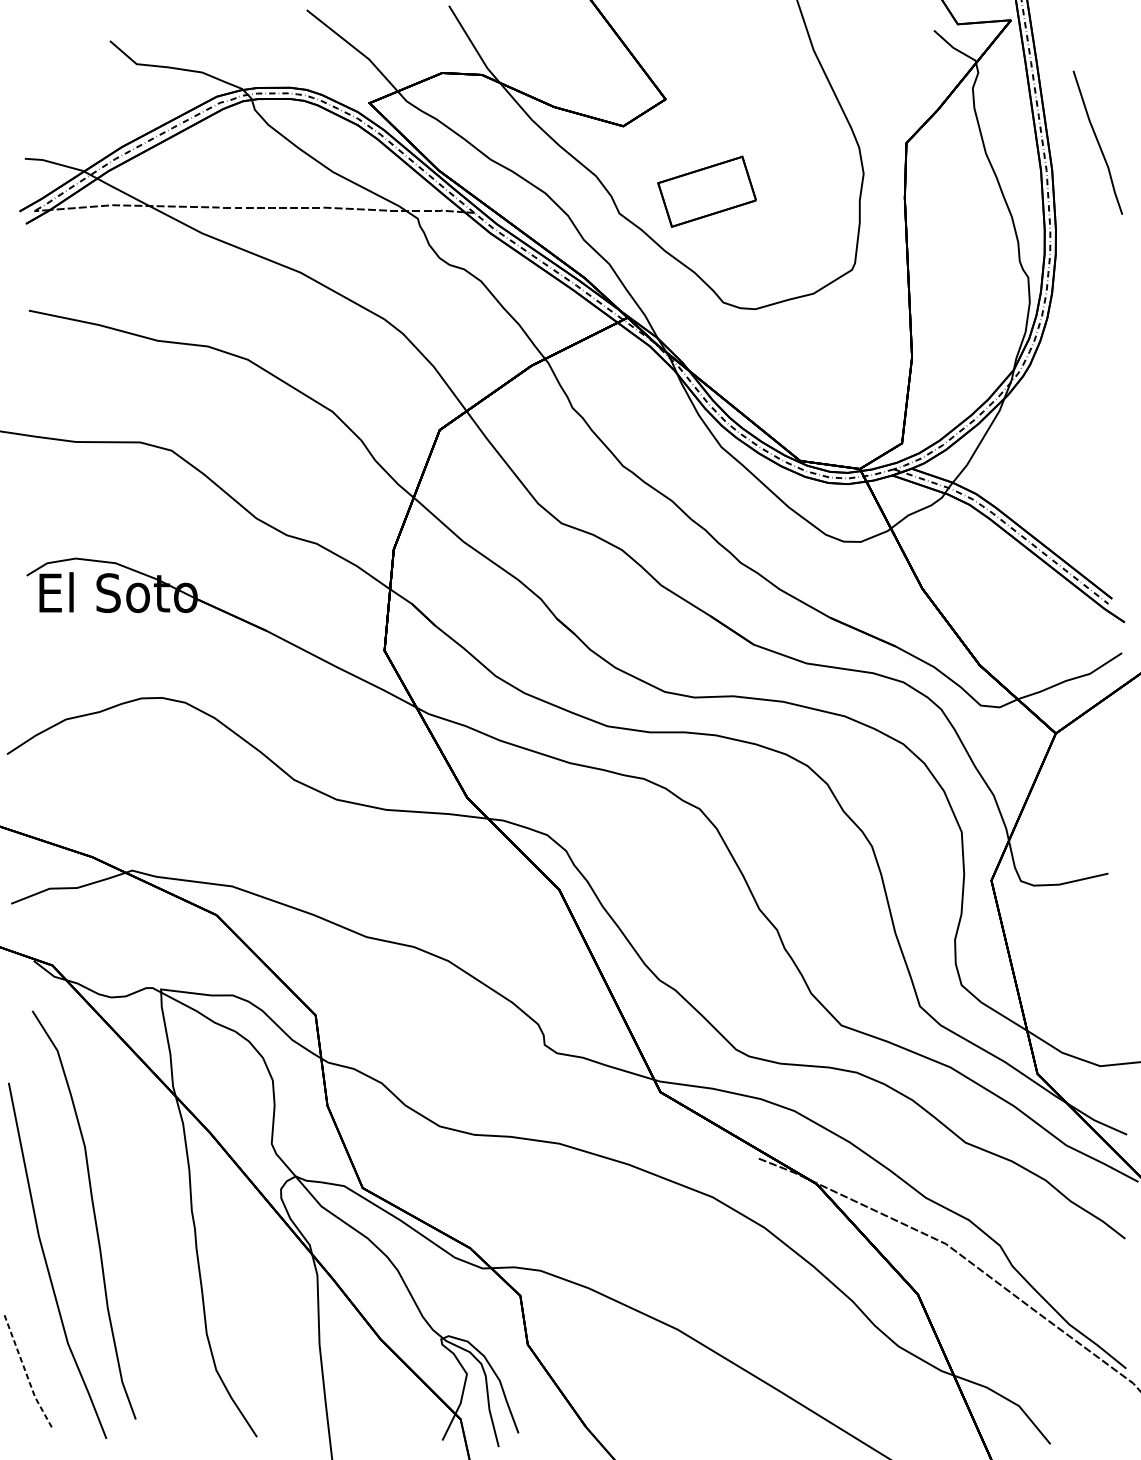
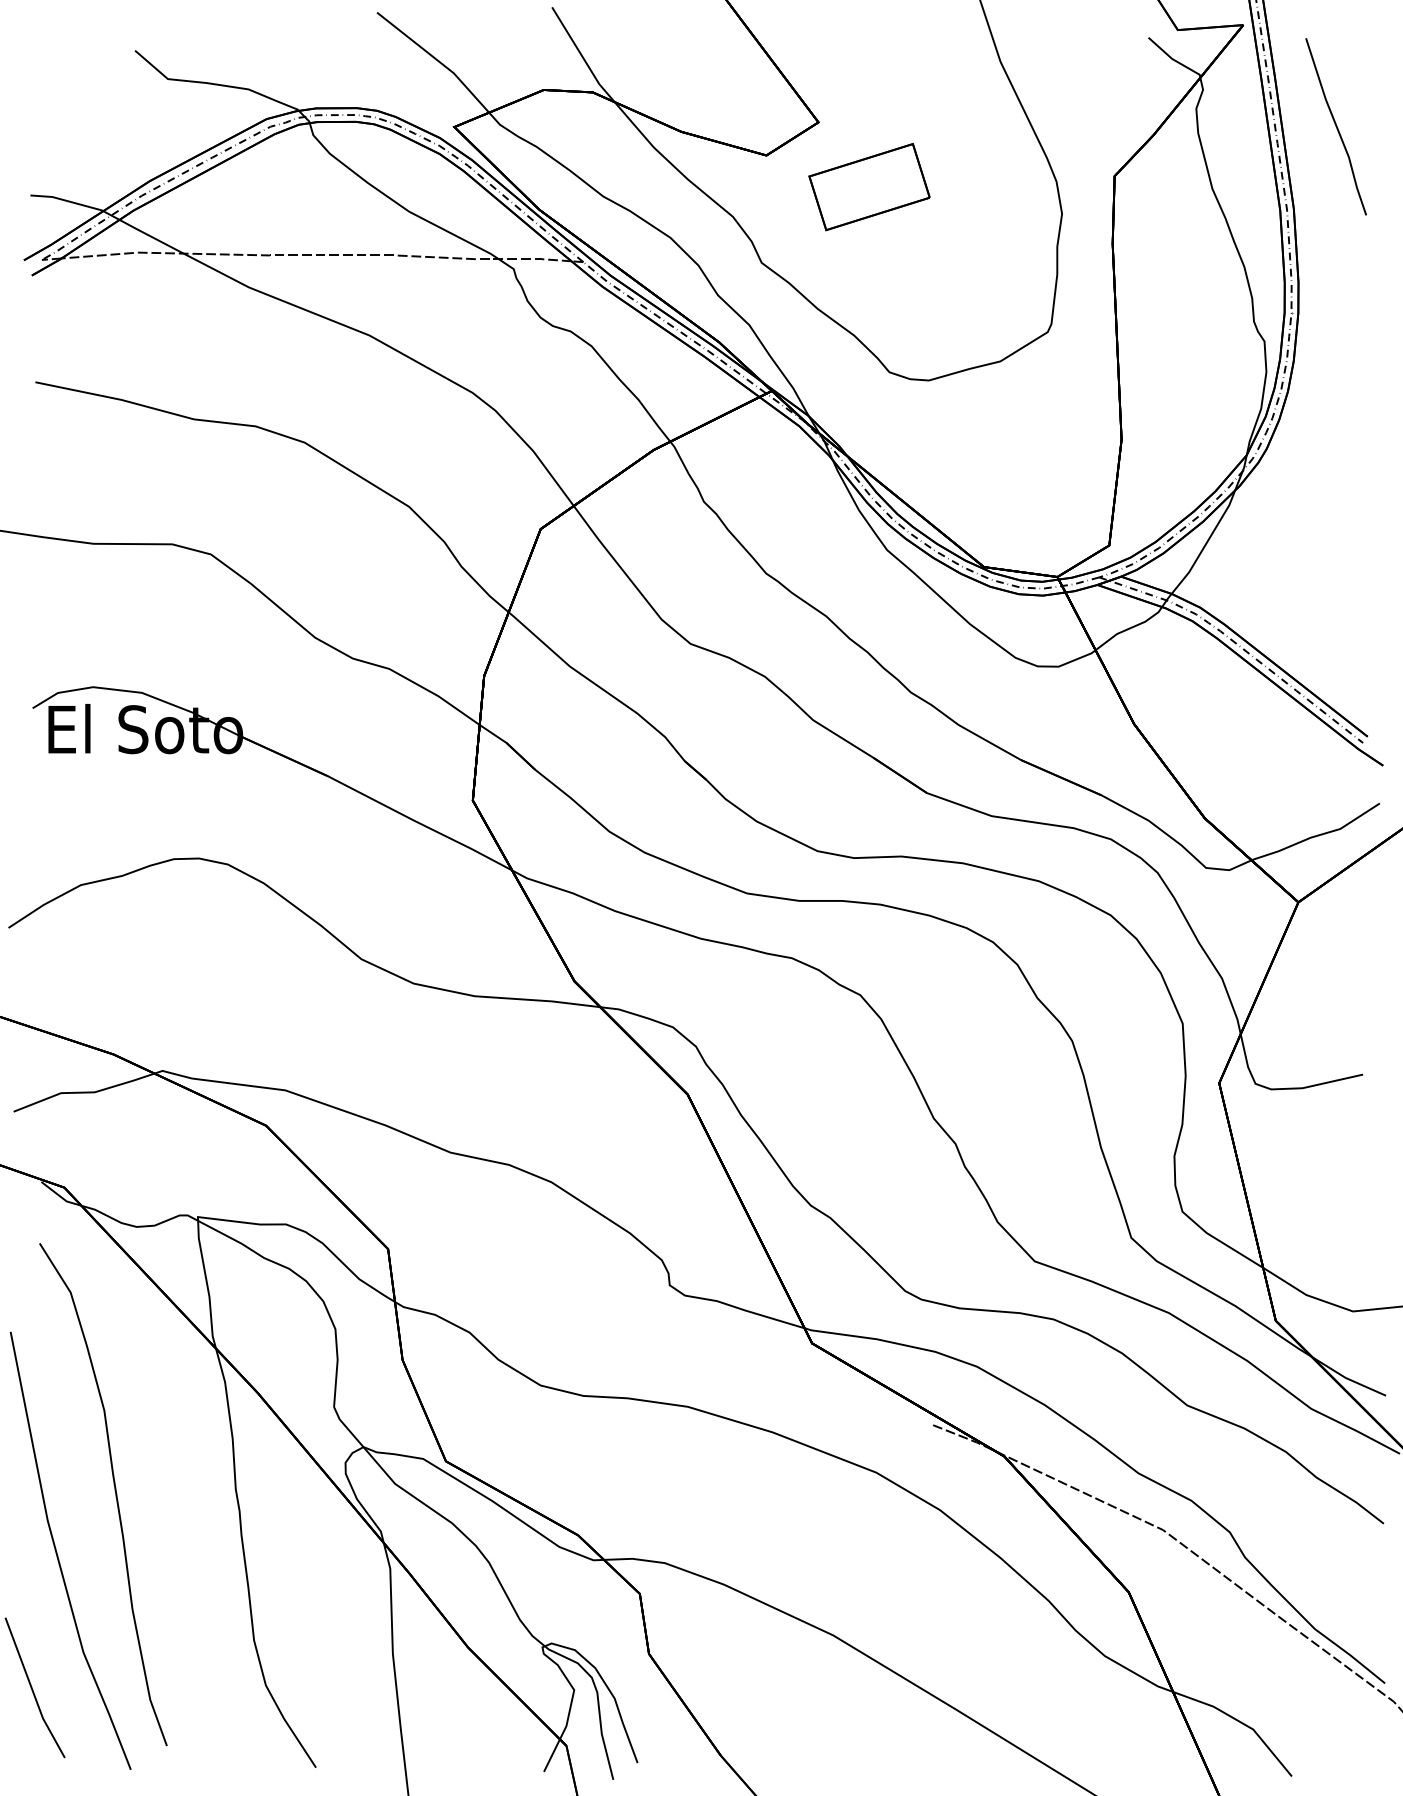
line: (1097, 142) -> (1335, 126), moved
part: (707, 192) -> (869, 187), moved
line: (26, 1374) -> (32, 1690), dashed -> solid

